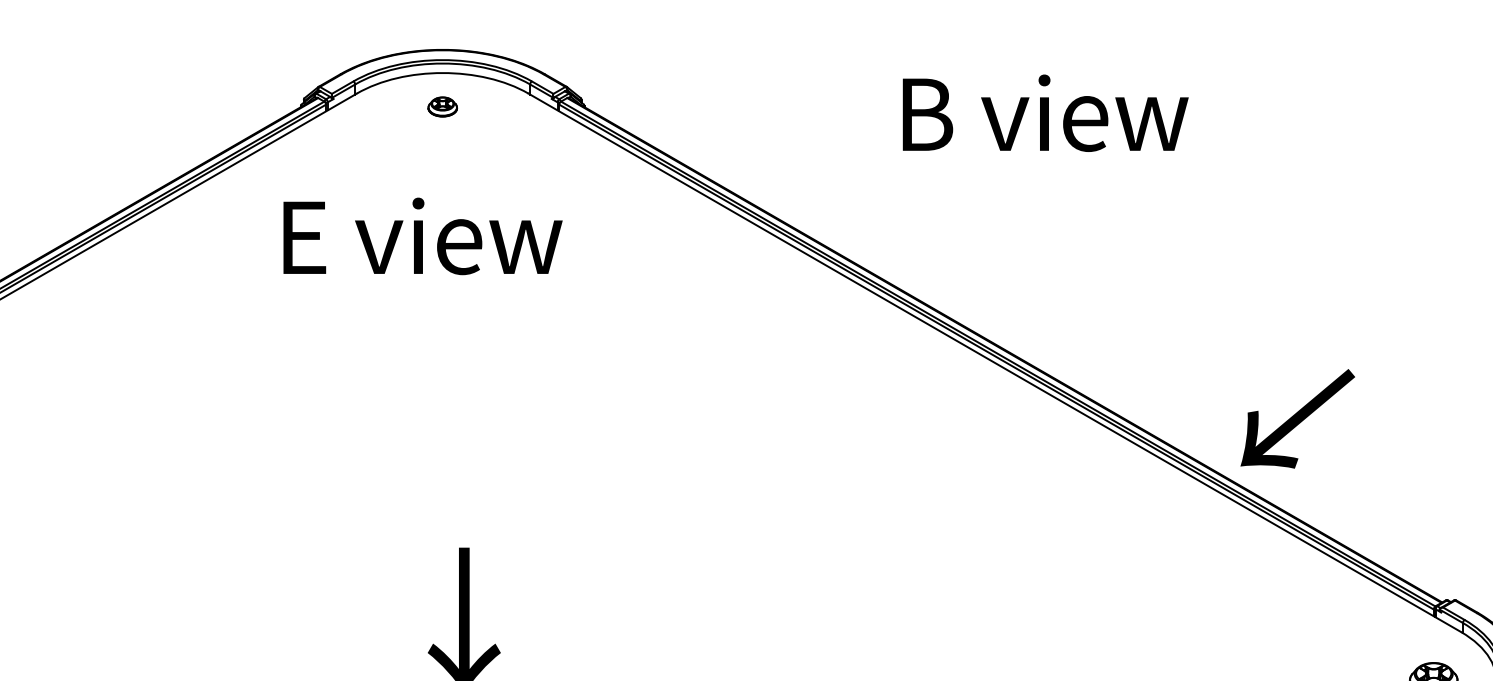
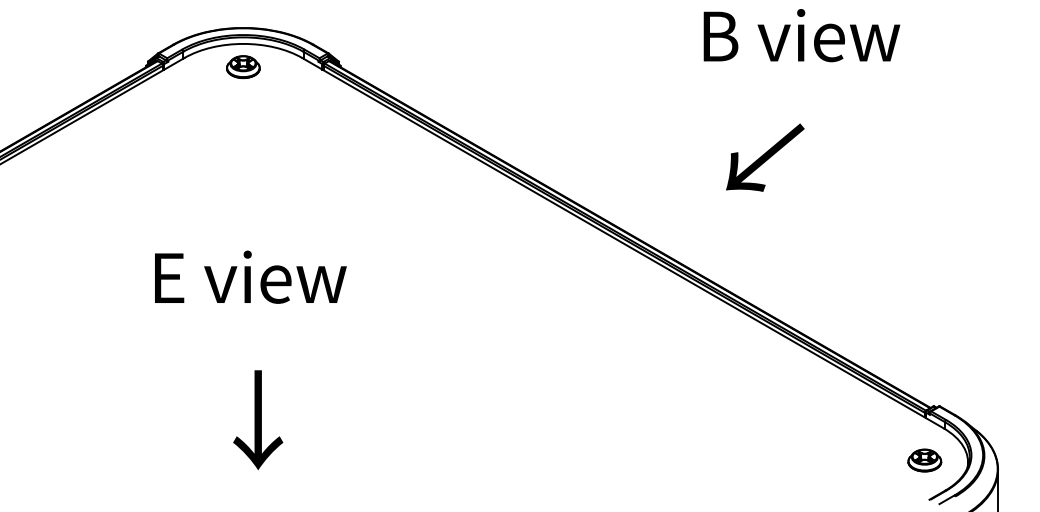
part: (442, 107) -> (243, 67), size x1.67
text: (1044, 113) -> (801, 35), moved
text: (422, 235) -> (250, 276), moved
text: (1298, 418) -> (765, 157), moved

